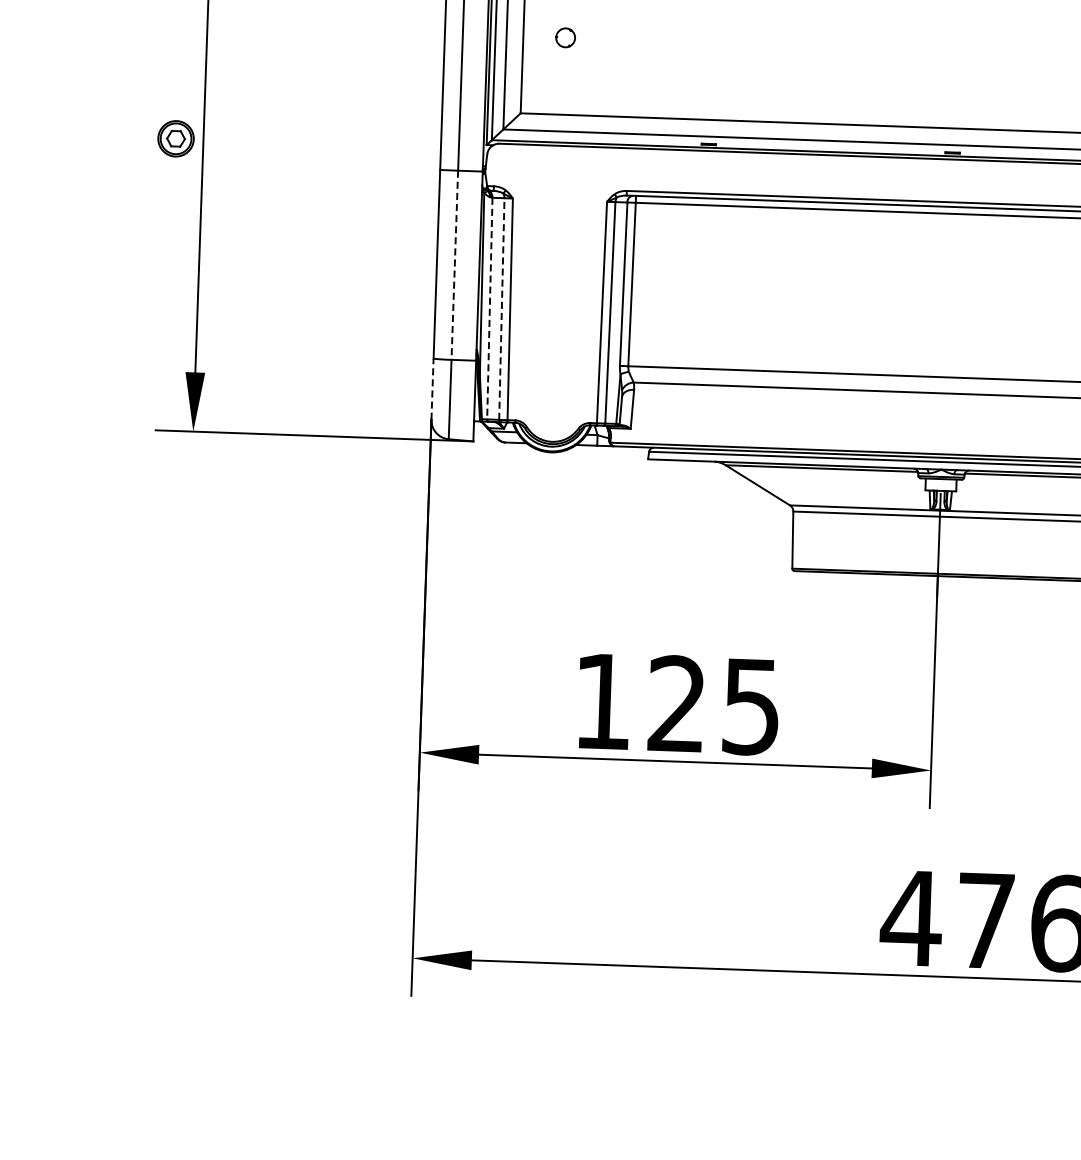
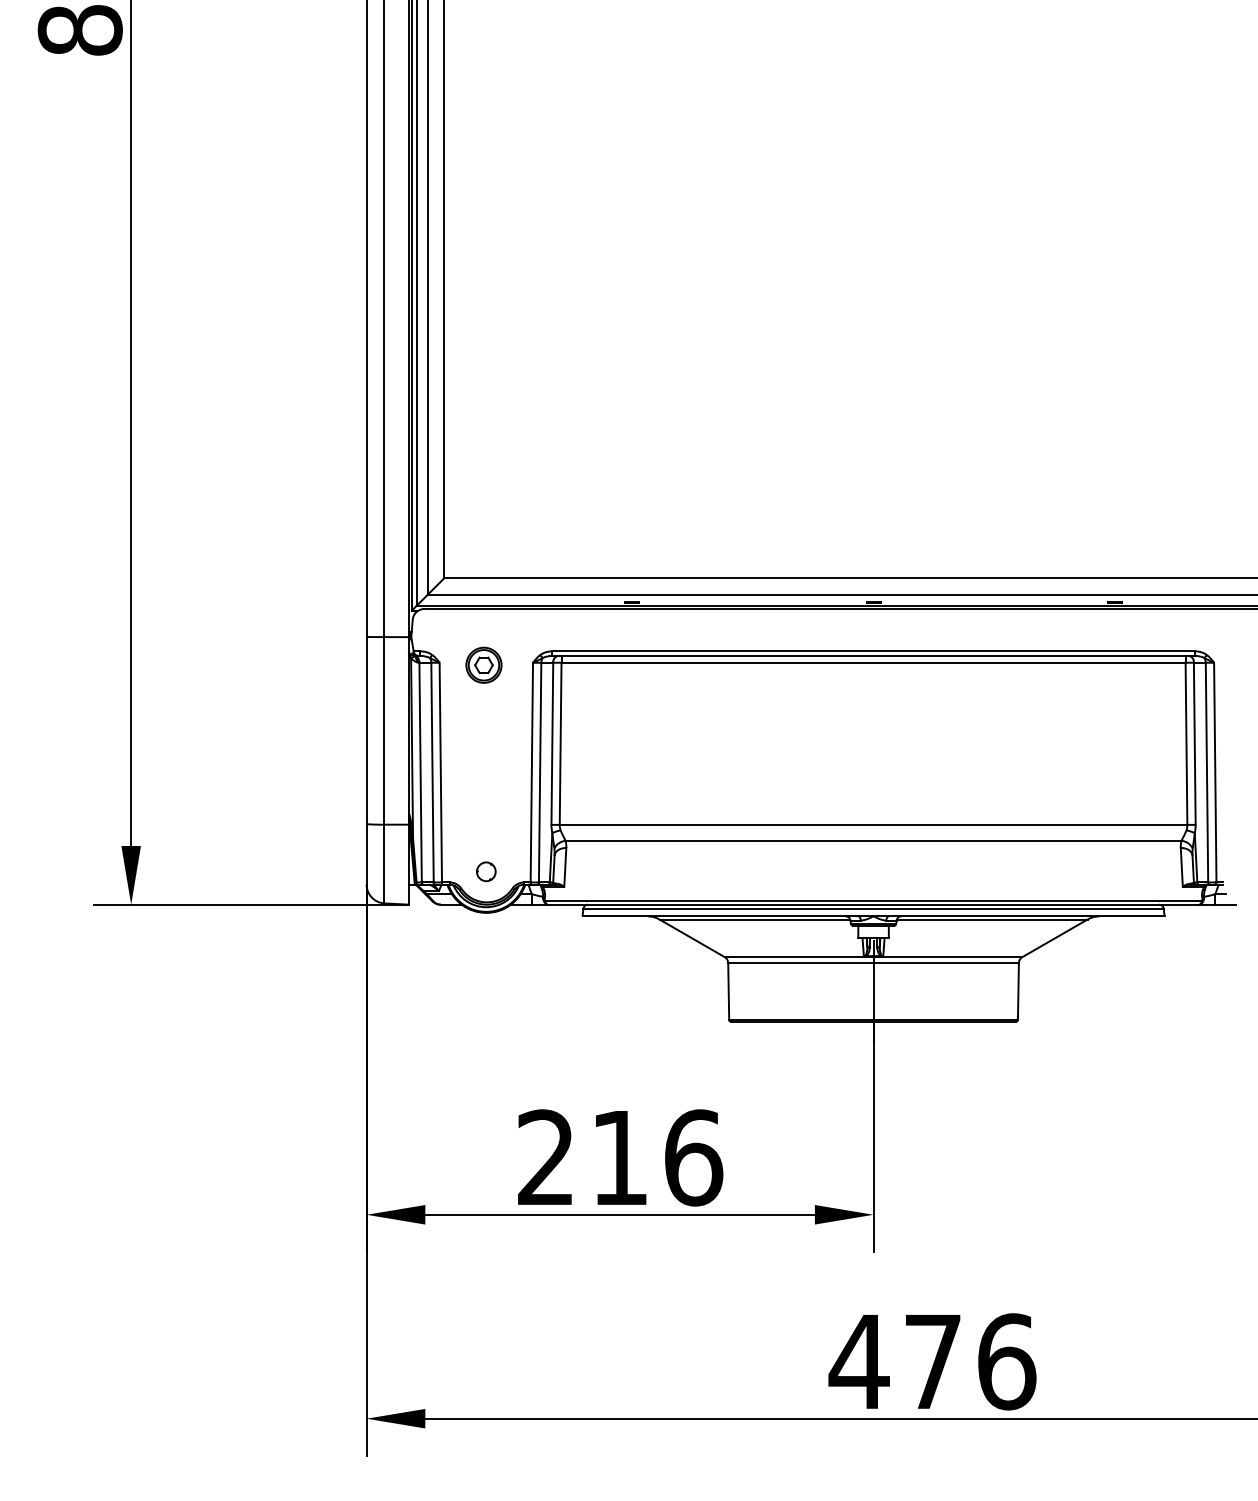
part: (565, 37) -> (486, 871), moved
part: (175, 138) -> (483, 664), moved
line: (454, 264) -> (384, 730), dashed -> solid
line: (489, 308) -> (420, 772), dashed -> solid
line: (501, 308) -> (432, 772), dashed -> solid
line: (432, 388) -> (366, 853), dashed -> solid
text: (677, 703) -> (620, 1157), 125 -> 216

